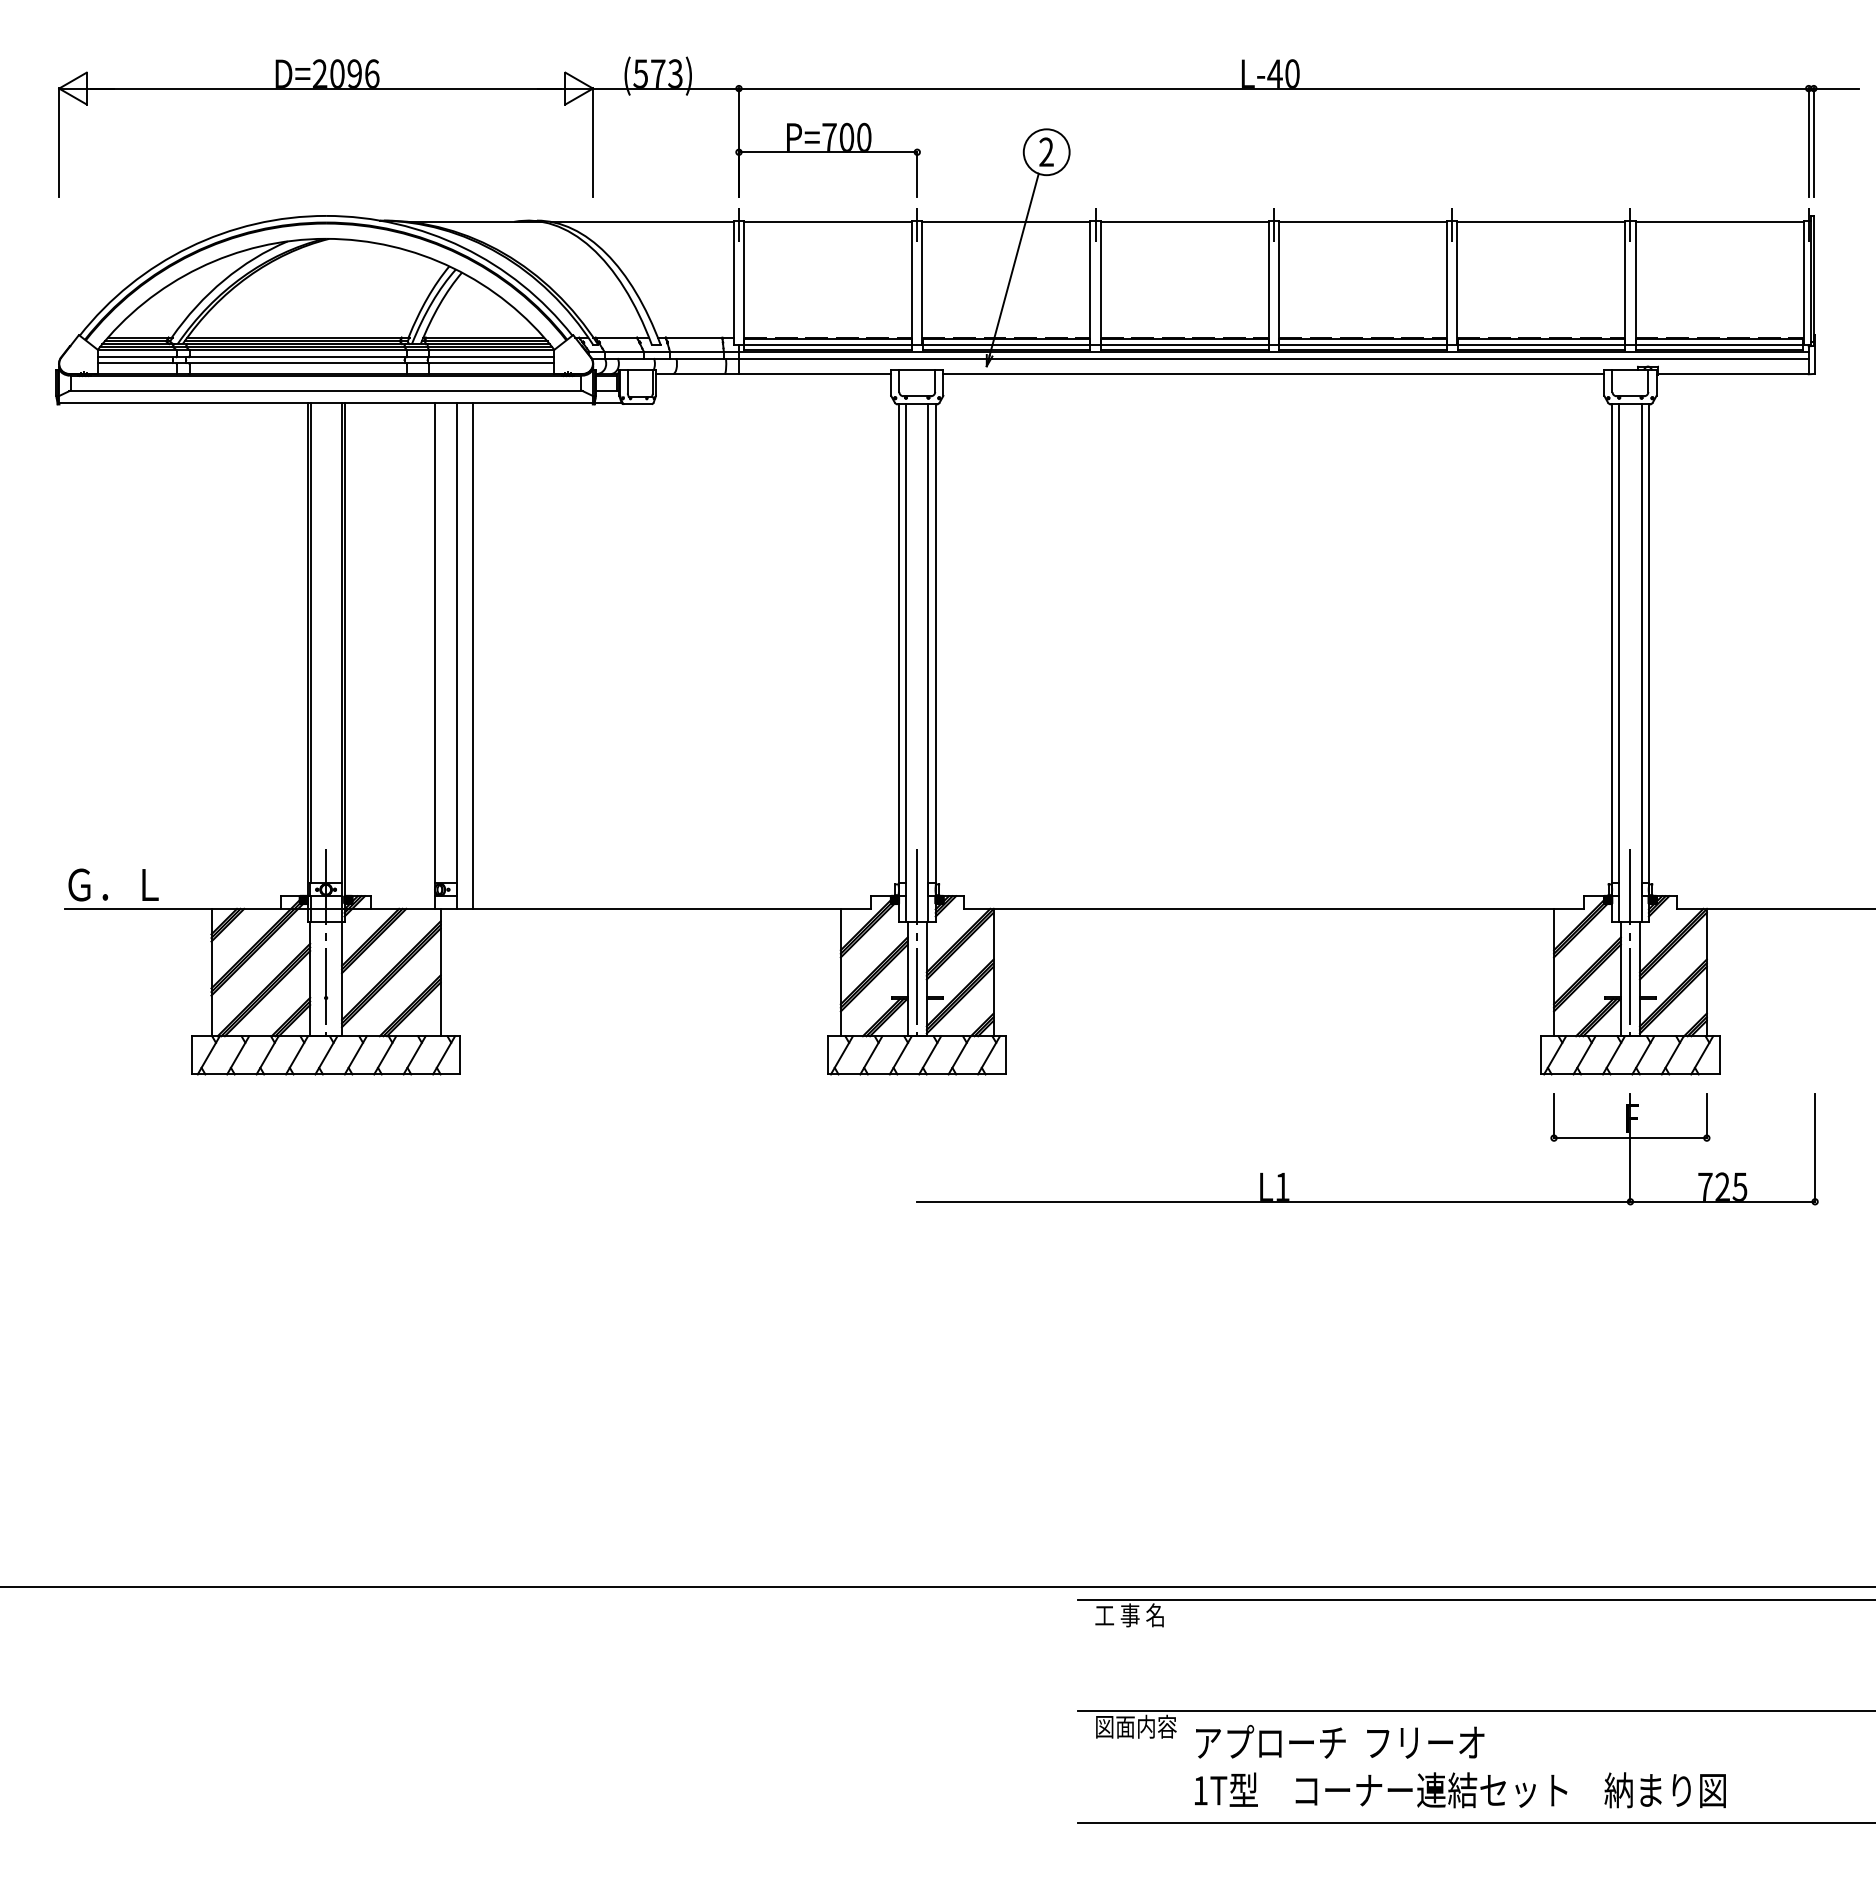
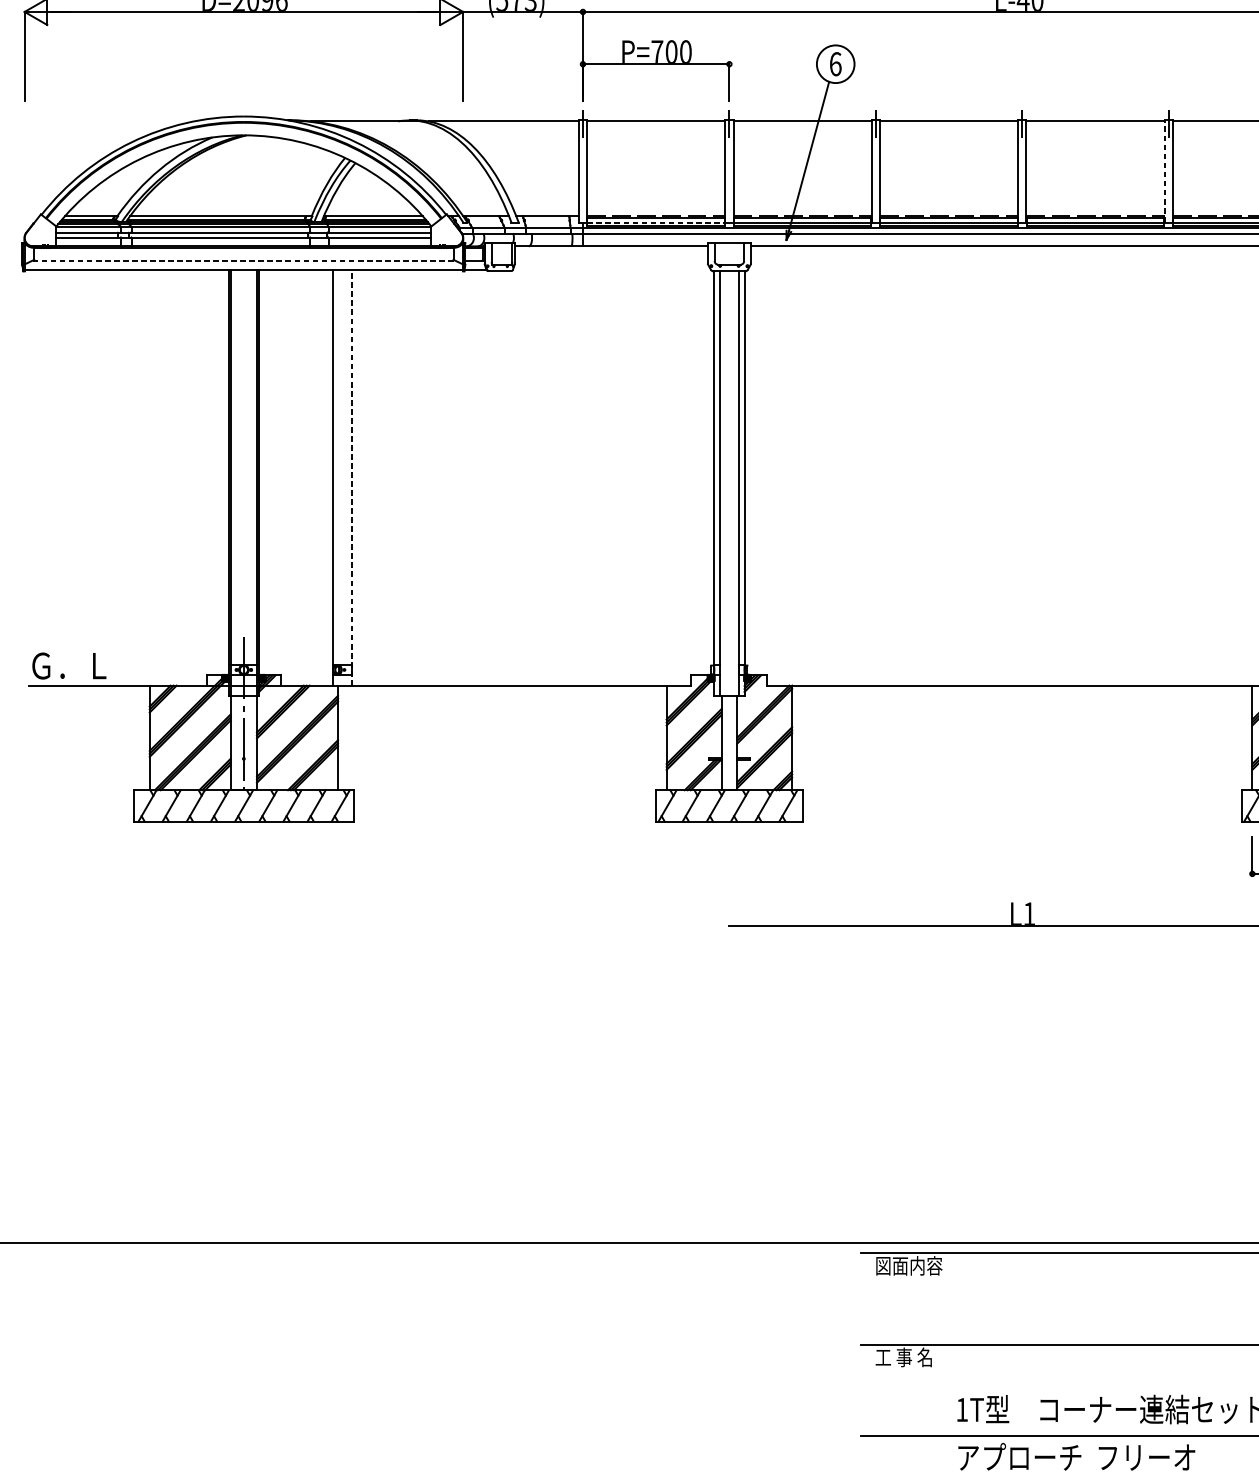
text: (1046, 151) -> (835, 63), 2 -> 6
line: (1447, 282) -> (1164, 171), solid -> dashed
line: (828, 345) -> (656, 222), solid -> dashed
line: (326, 391) -> (244, 260), solid -> dashed
line: (473, 655) -> (364, 477), removed
line: (457, 656) -> (351, 478), solid -> dashed
line: (917, 942) -> (729, 713), removed
text: (1135, 1615) -> (908, 1265), 工 事 名 -> 図面内容
text: (1135, 1726) -> (908, 1357), 図面内容 -> 工 事 名
text: (1340, 1741) -> (1077, 1456), moved

